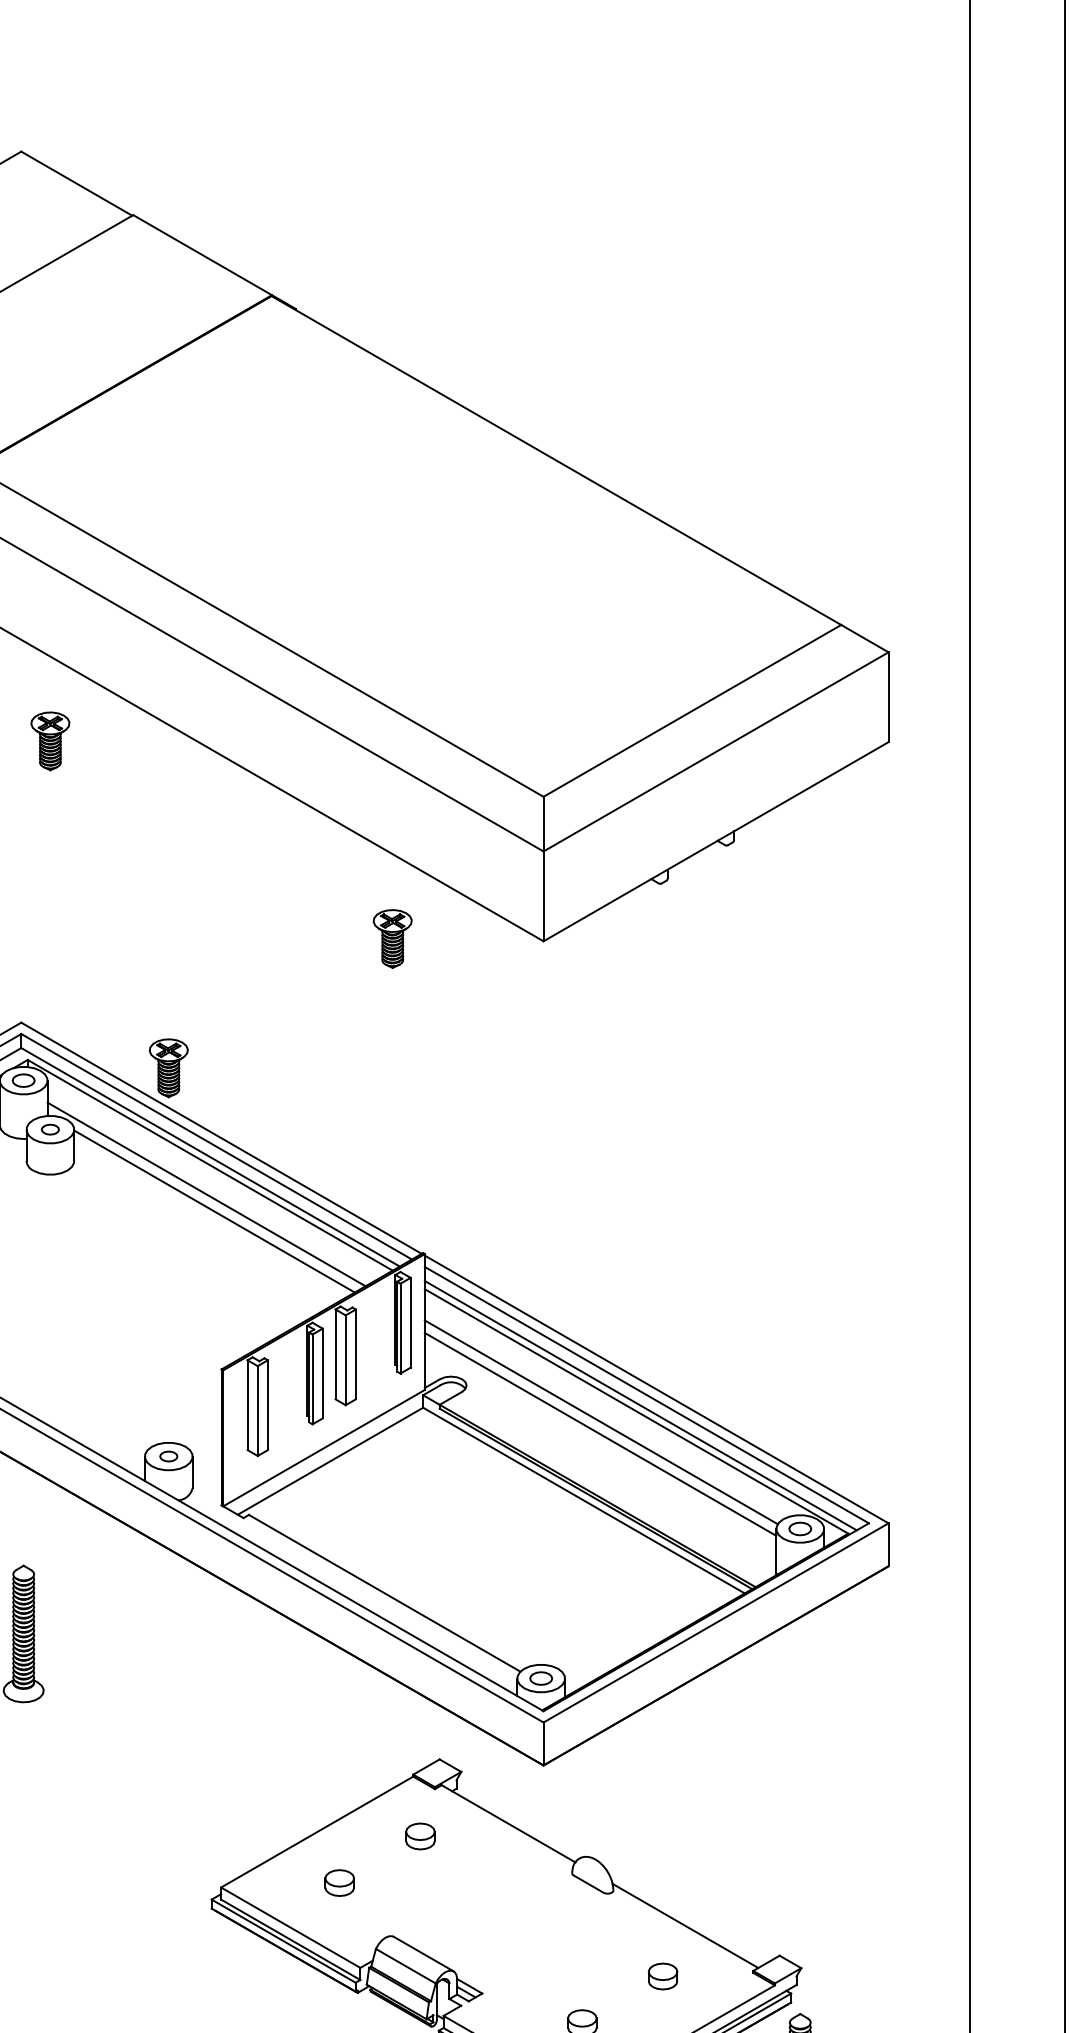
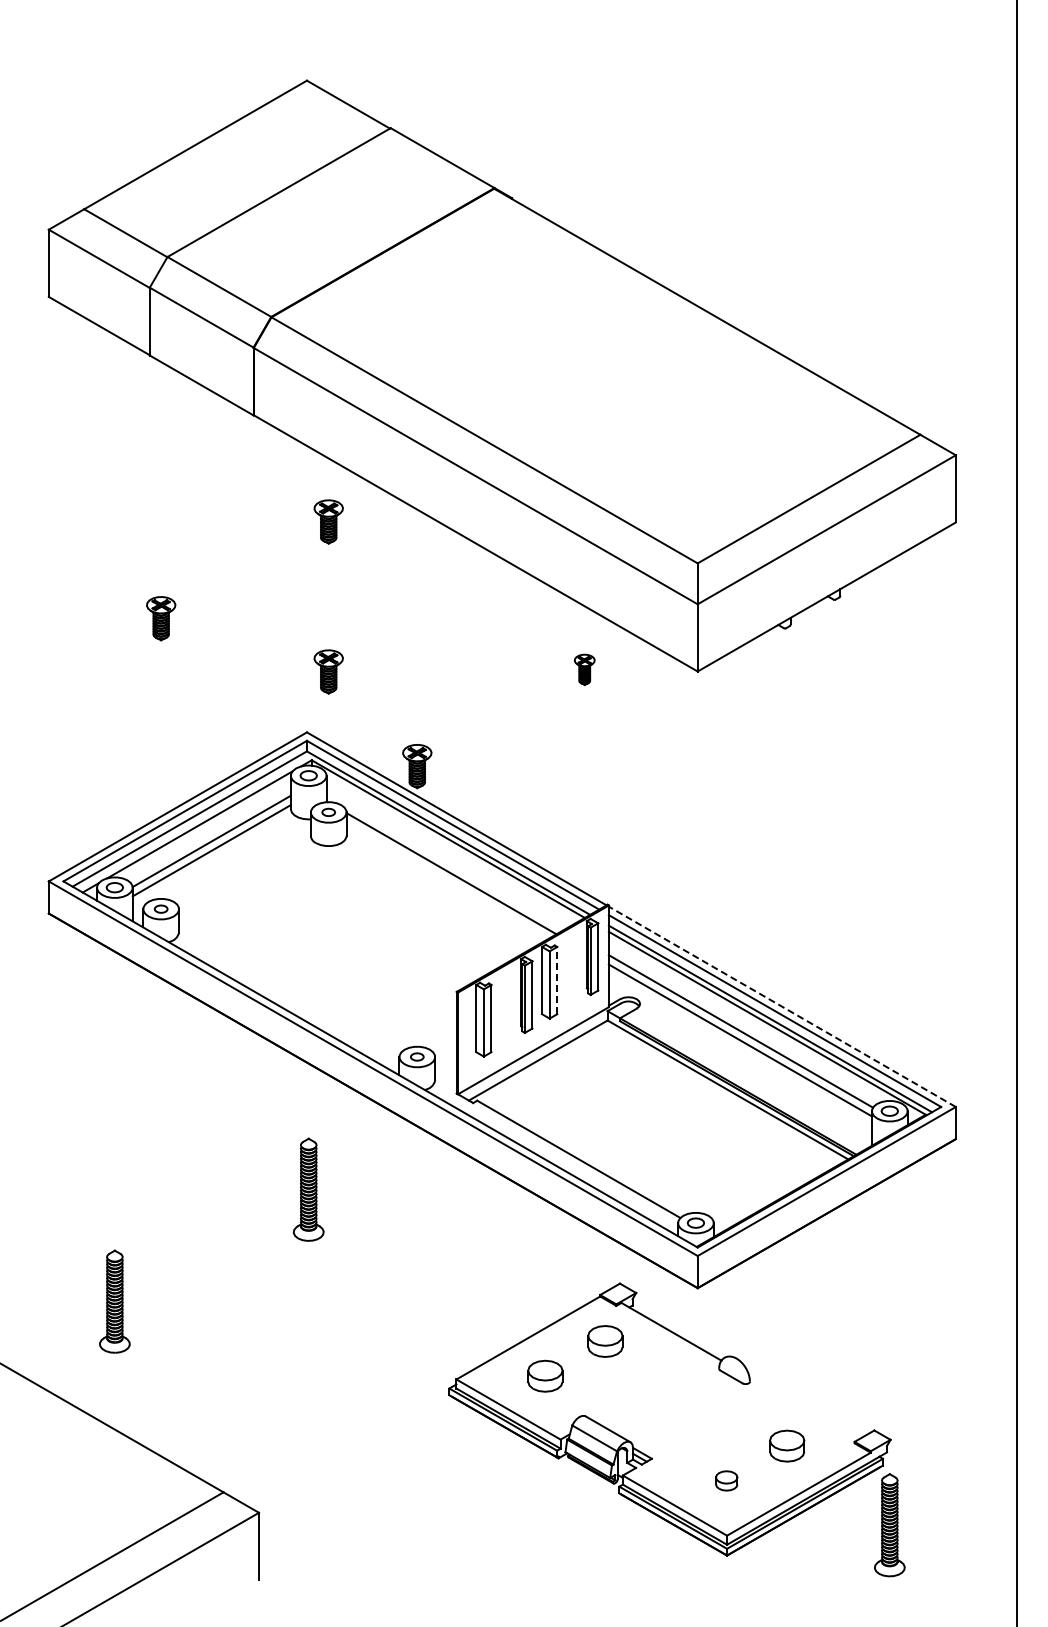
part: (392, 938) -> (584, 669), size x0.7
part: (50, 941) -> (328, 671), added
line: (206, 1193) -> (445, 860), removed
line: (356, 1354) -> (557, 980), solid -> dashed
line: (655, 1389) -> (781, 1006), solid -> dashed
part: (420, 1835) -> (605, 1340), size x1.6
part: (338, 1882) -> (544, 1375), size x1.6
line: (684, 1924) -> (803, 1407), removed
part: (662, 1975) -> (786, 1445), size x1.6

